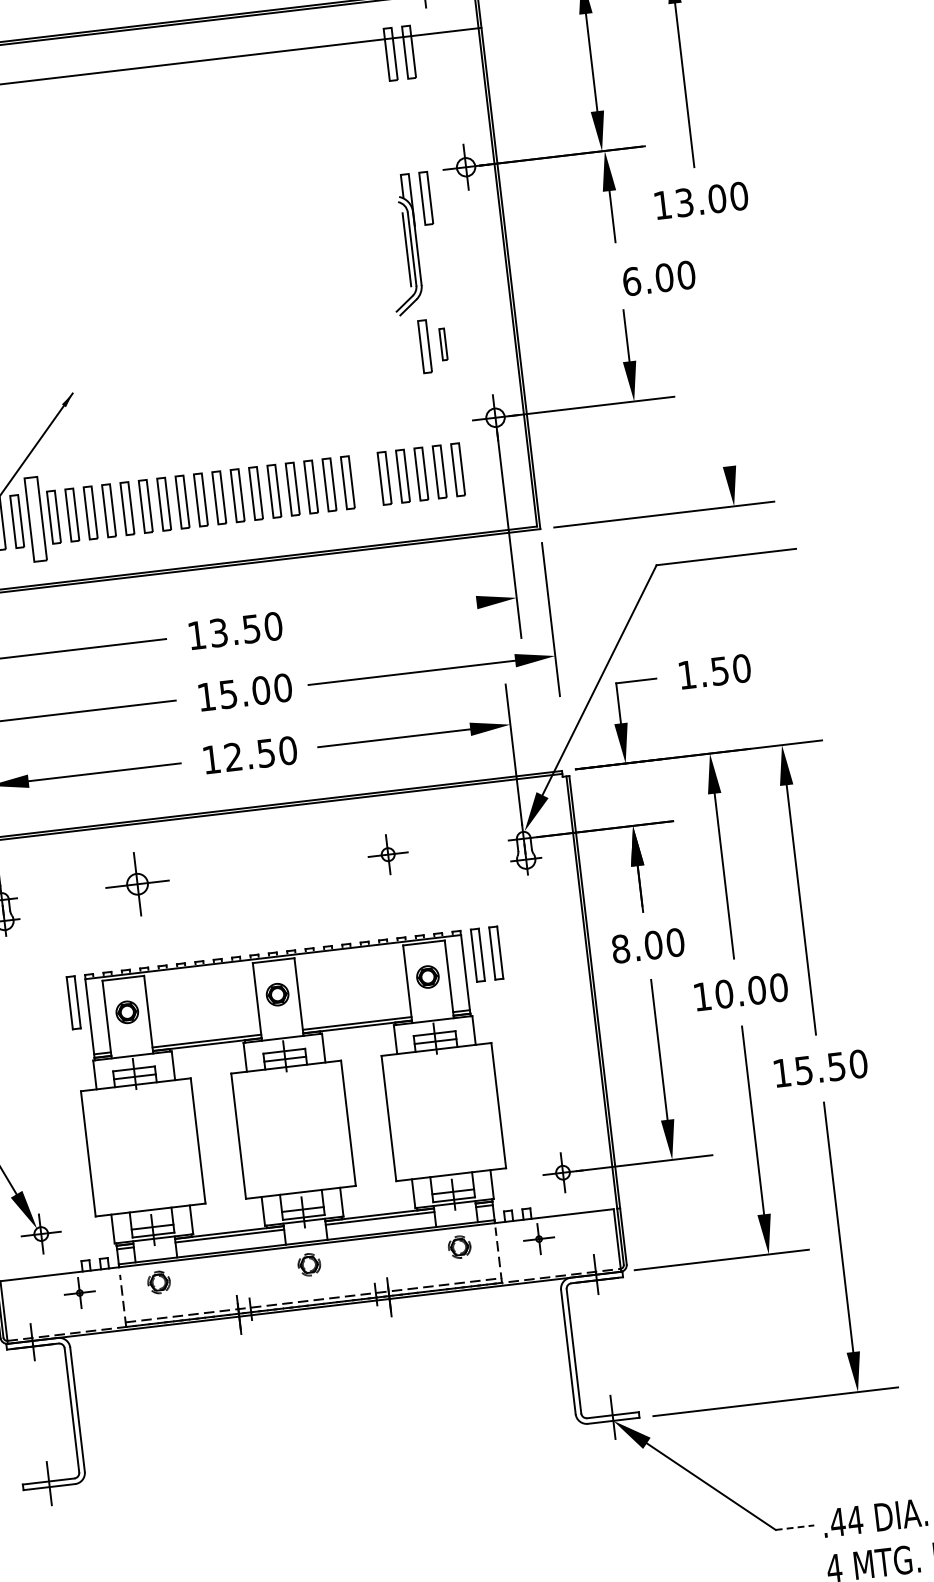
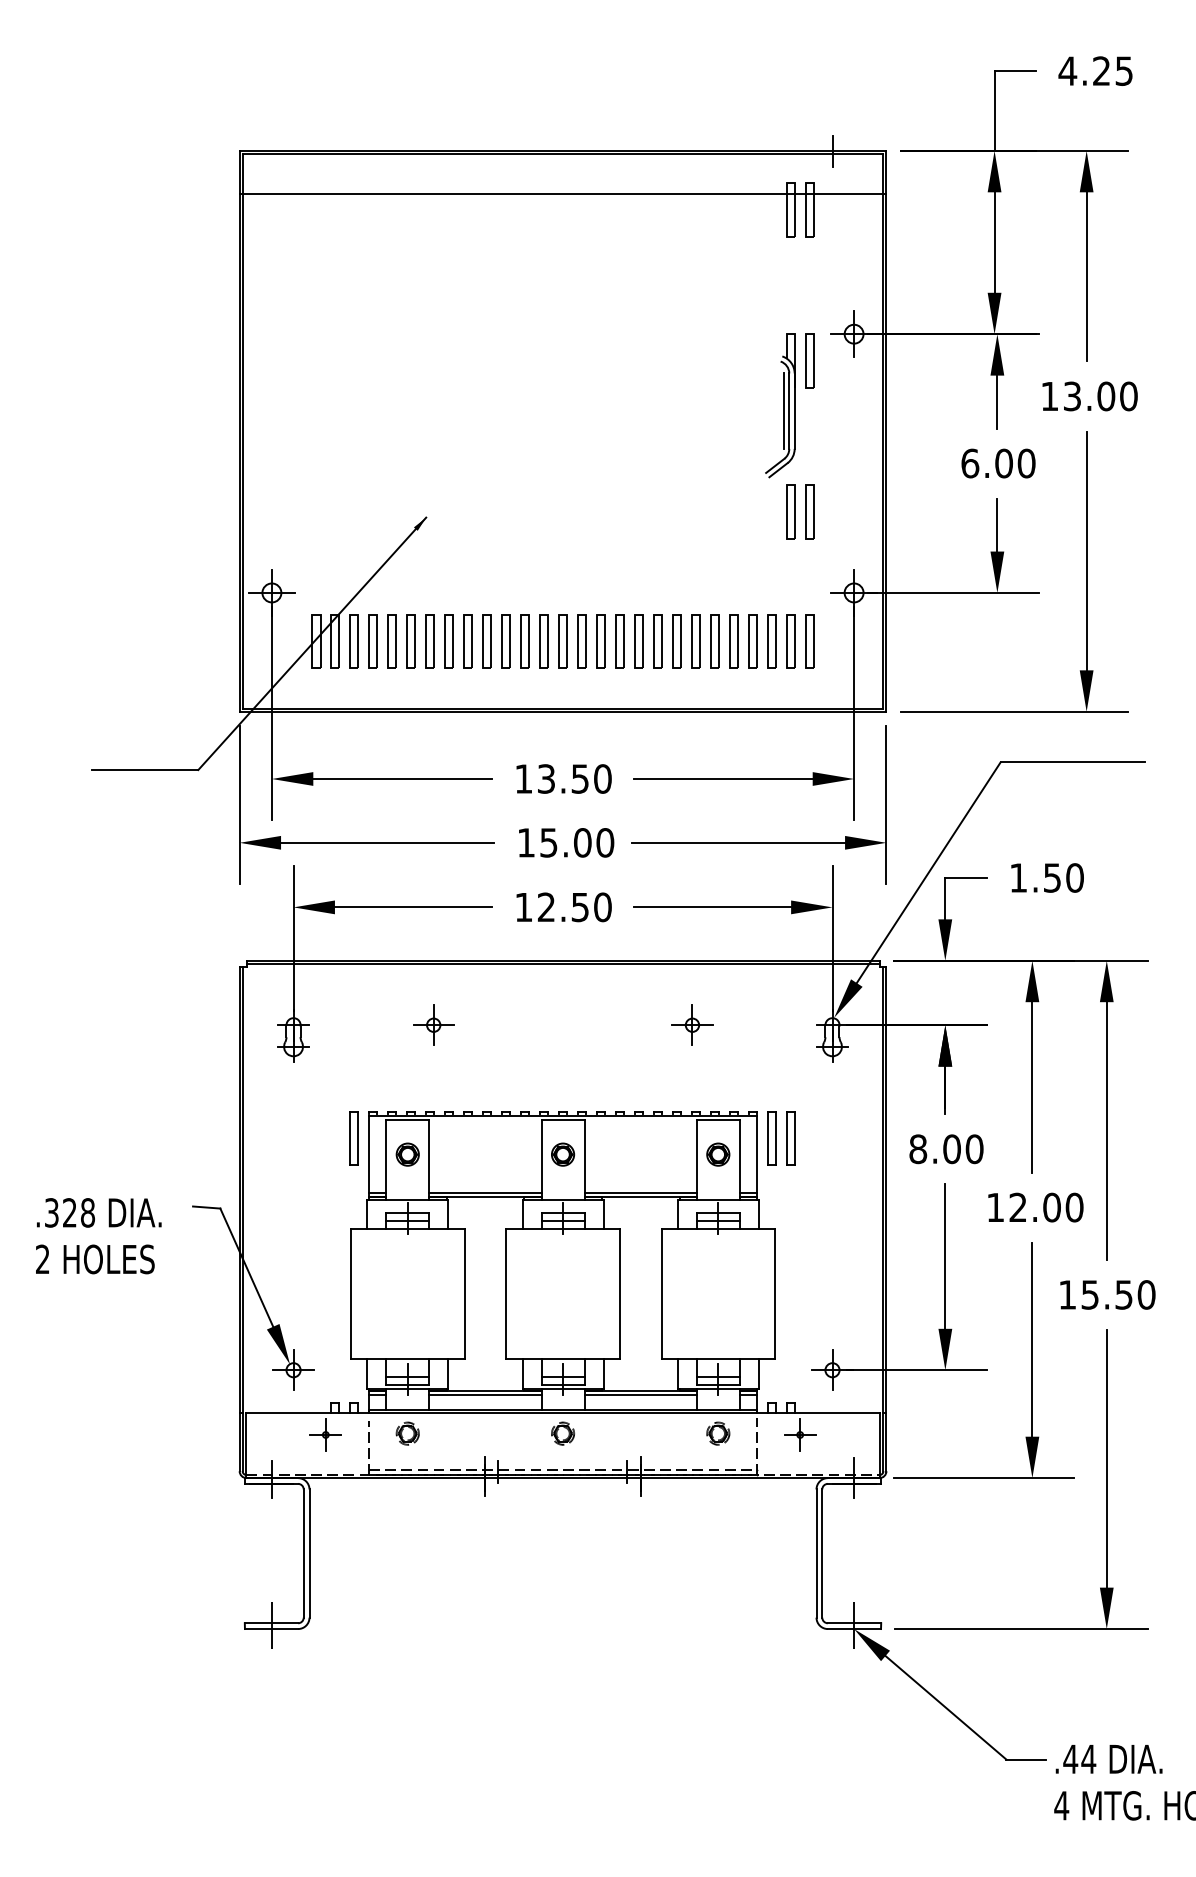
text: (659, 278) -> (998, 463), moved
part: (443, 343) -> (809, 511), size x1.67
line: (715, 350) -> (1086, 550), added
part: (365, 480) -> (714, 641), added
part: (34, 519) -> (372, 641), size x0.62
line: (390, 613) -> (723, 779), added
part: (137, 883) -> (433, 1024), size x0.62
text: (724, 994) -> (1018, 1207), 10.00 -> 12.00
line: (795, 1527) -> (1026, 1759), dashed -> solid

